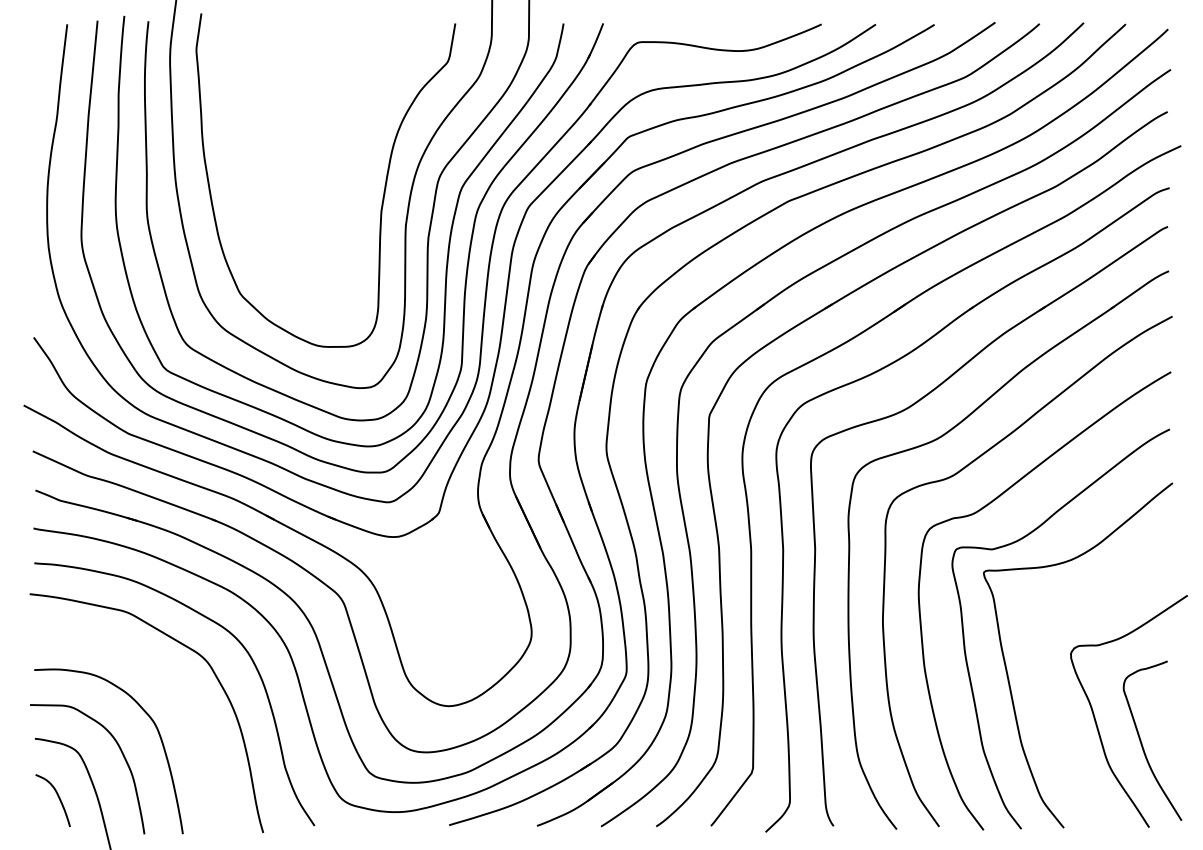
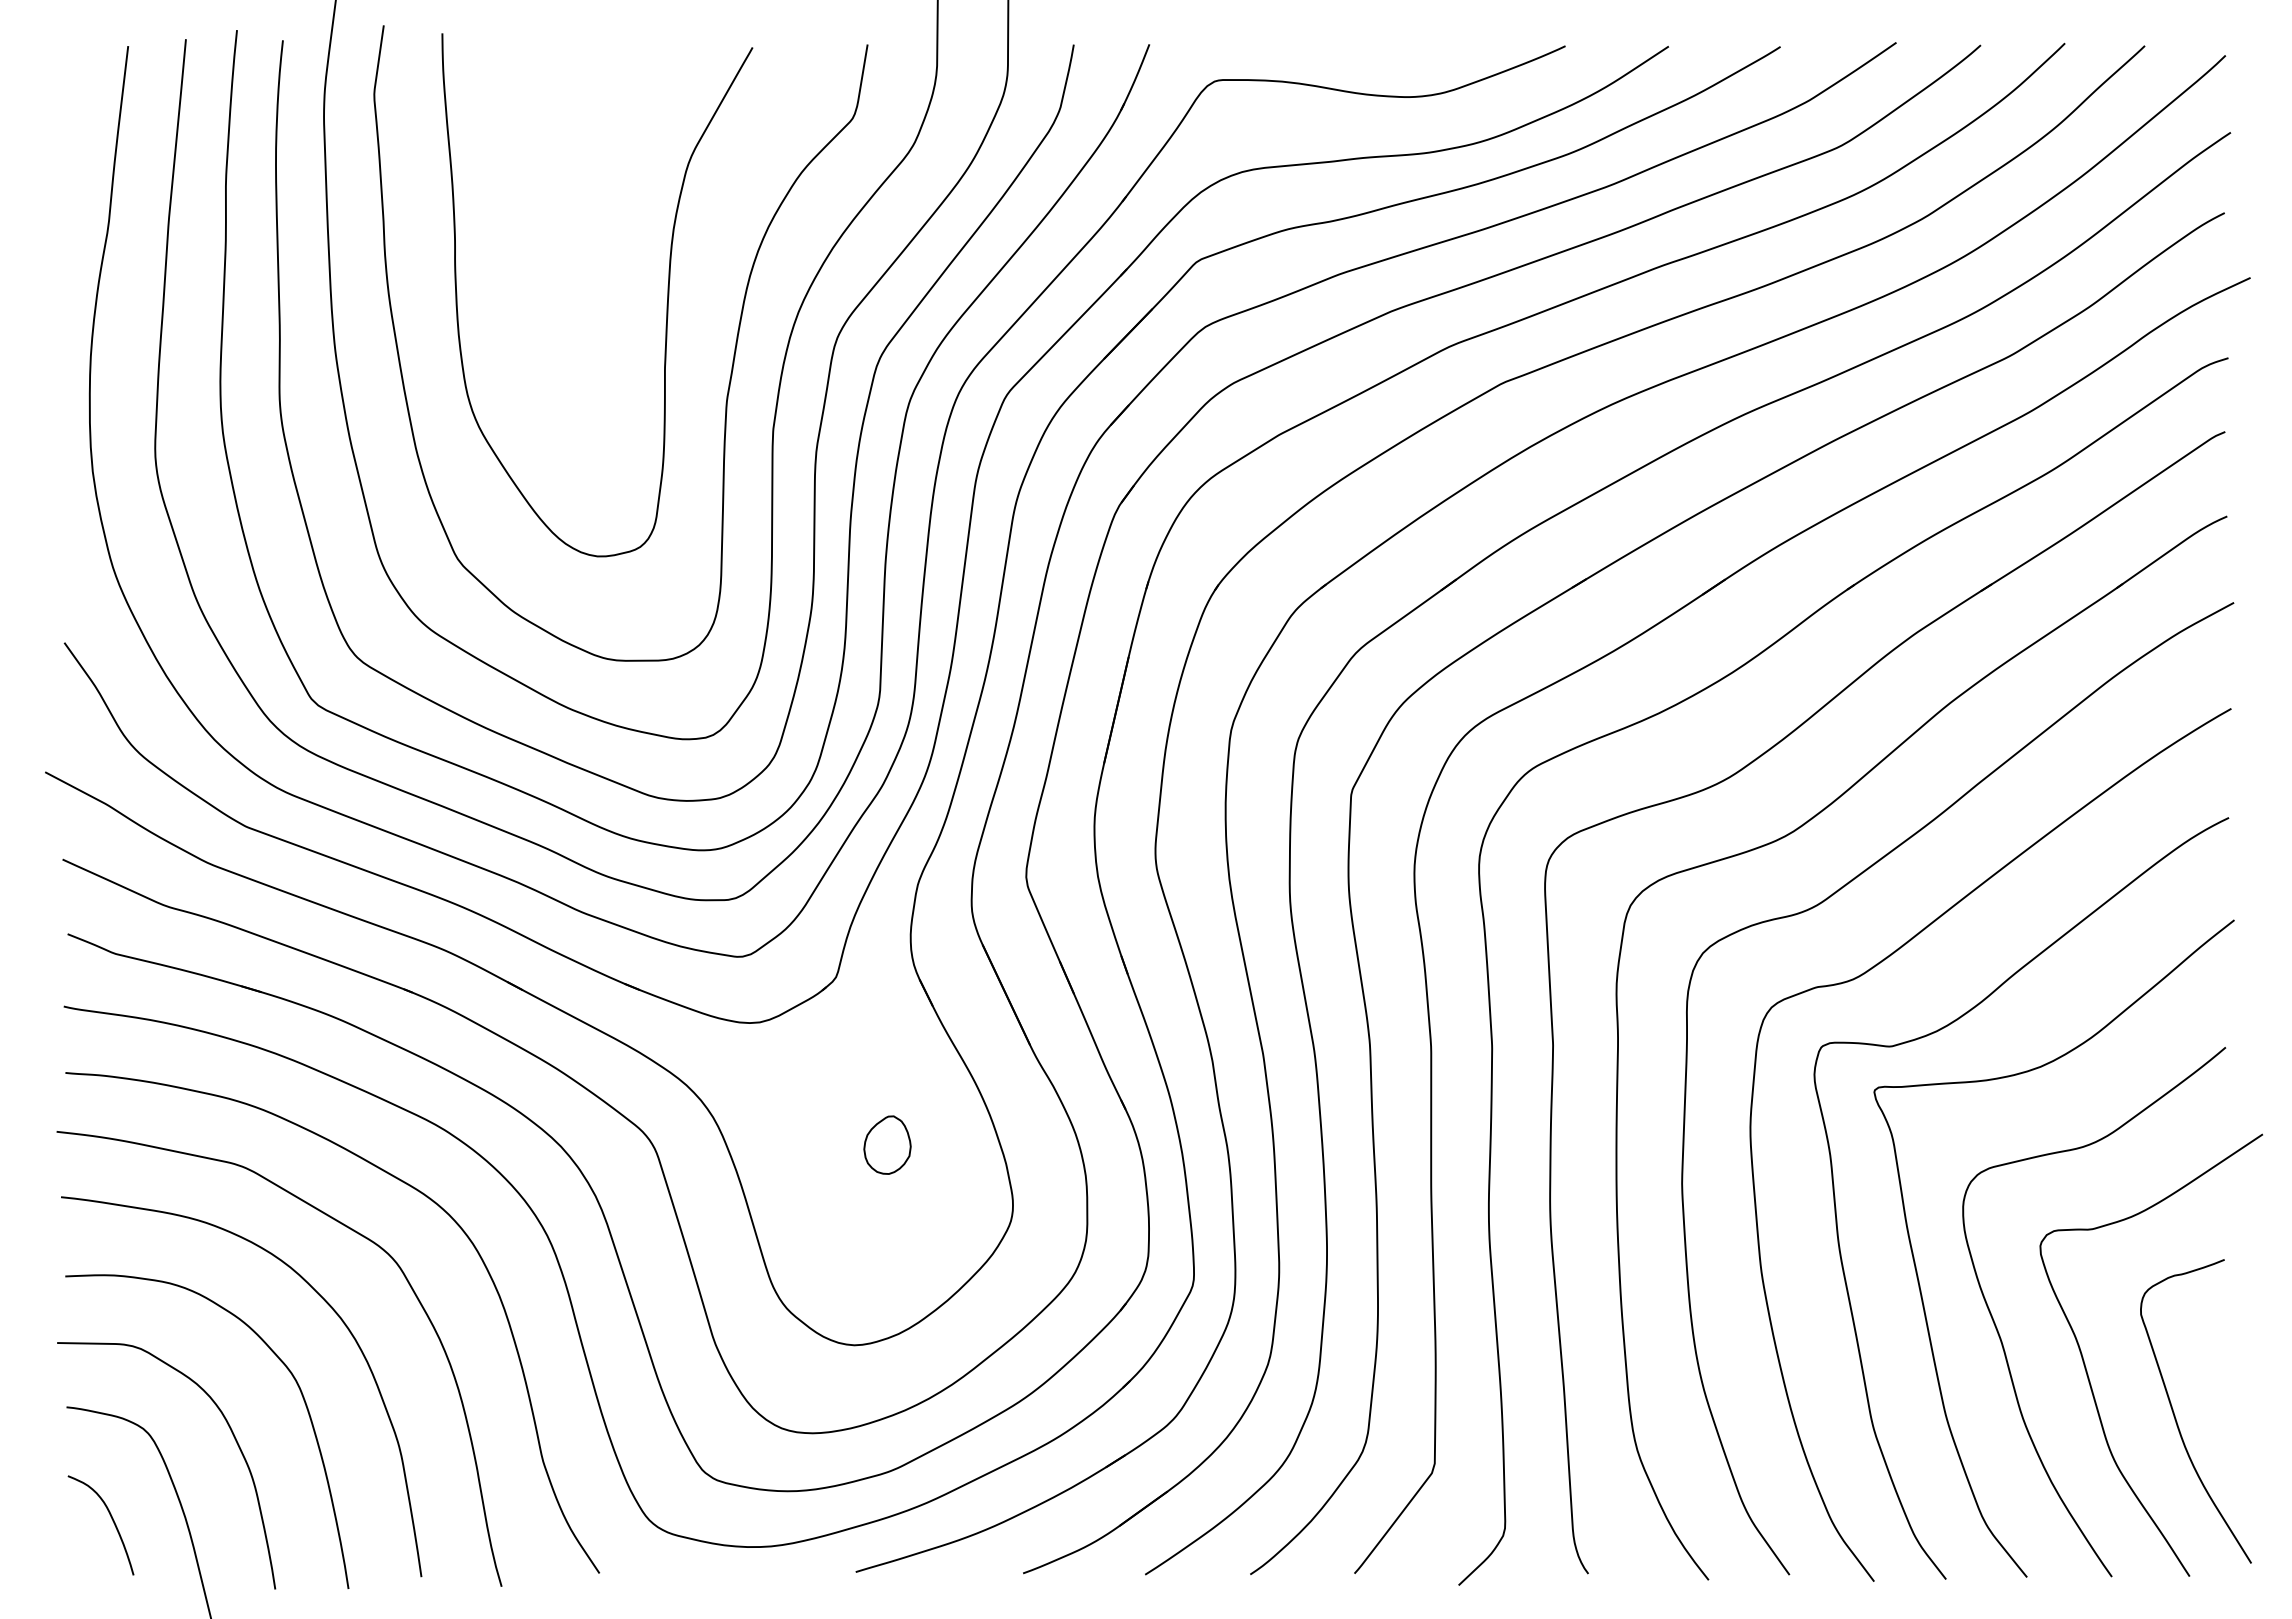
curve: (349, 154) -> (665, 294), added
part: (465, 601) -> (886, 1145), added
curve: (171, 685) -> (326, 1305), added
curve: (1051, 703) -> (2003, 1340), added

